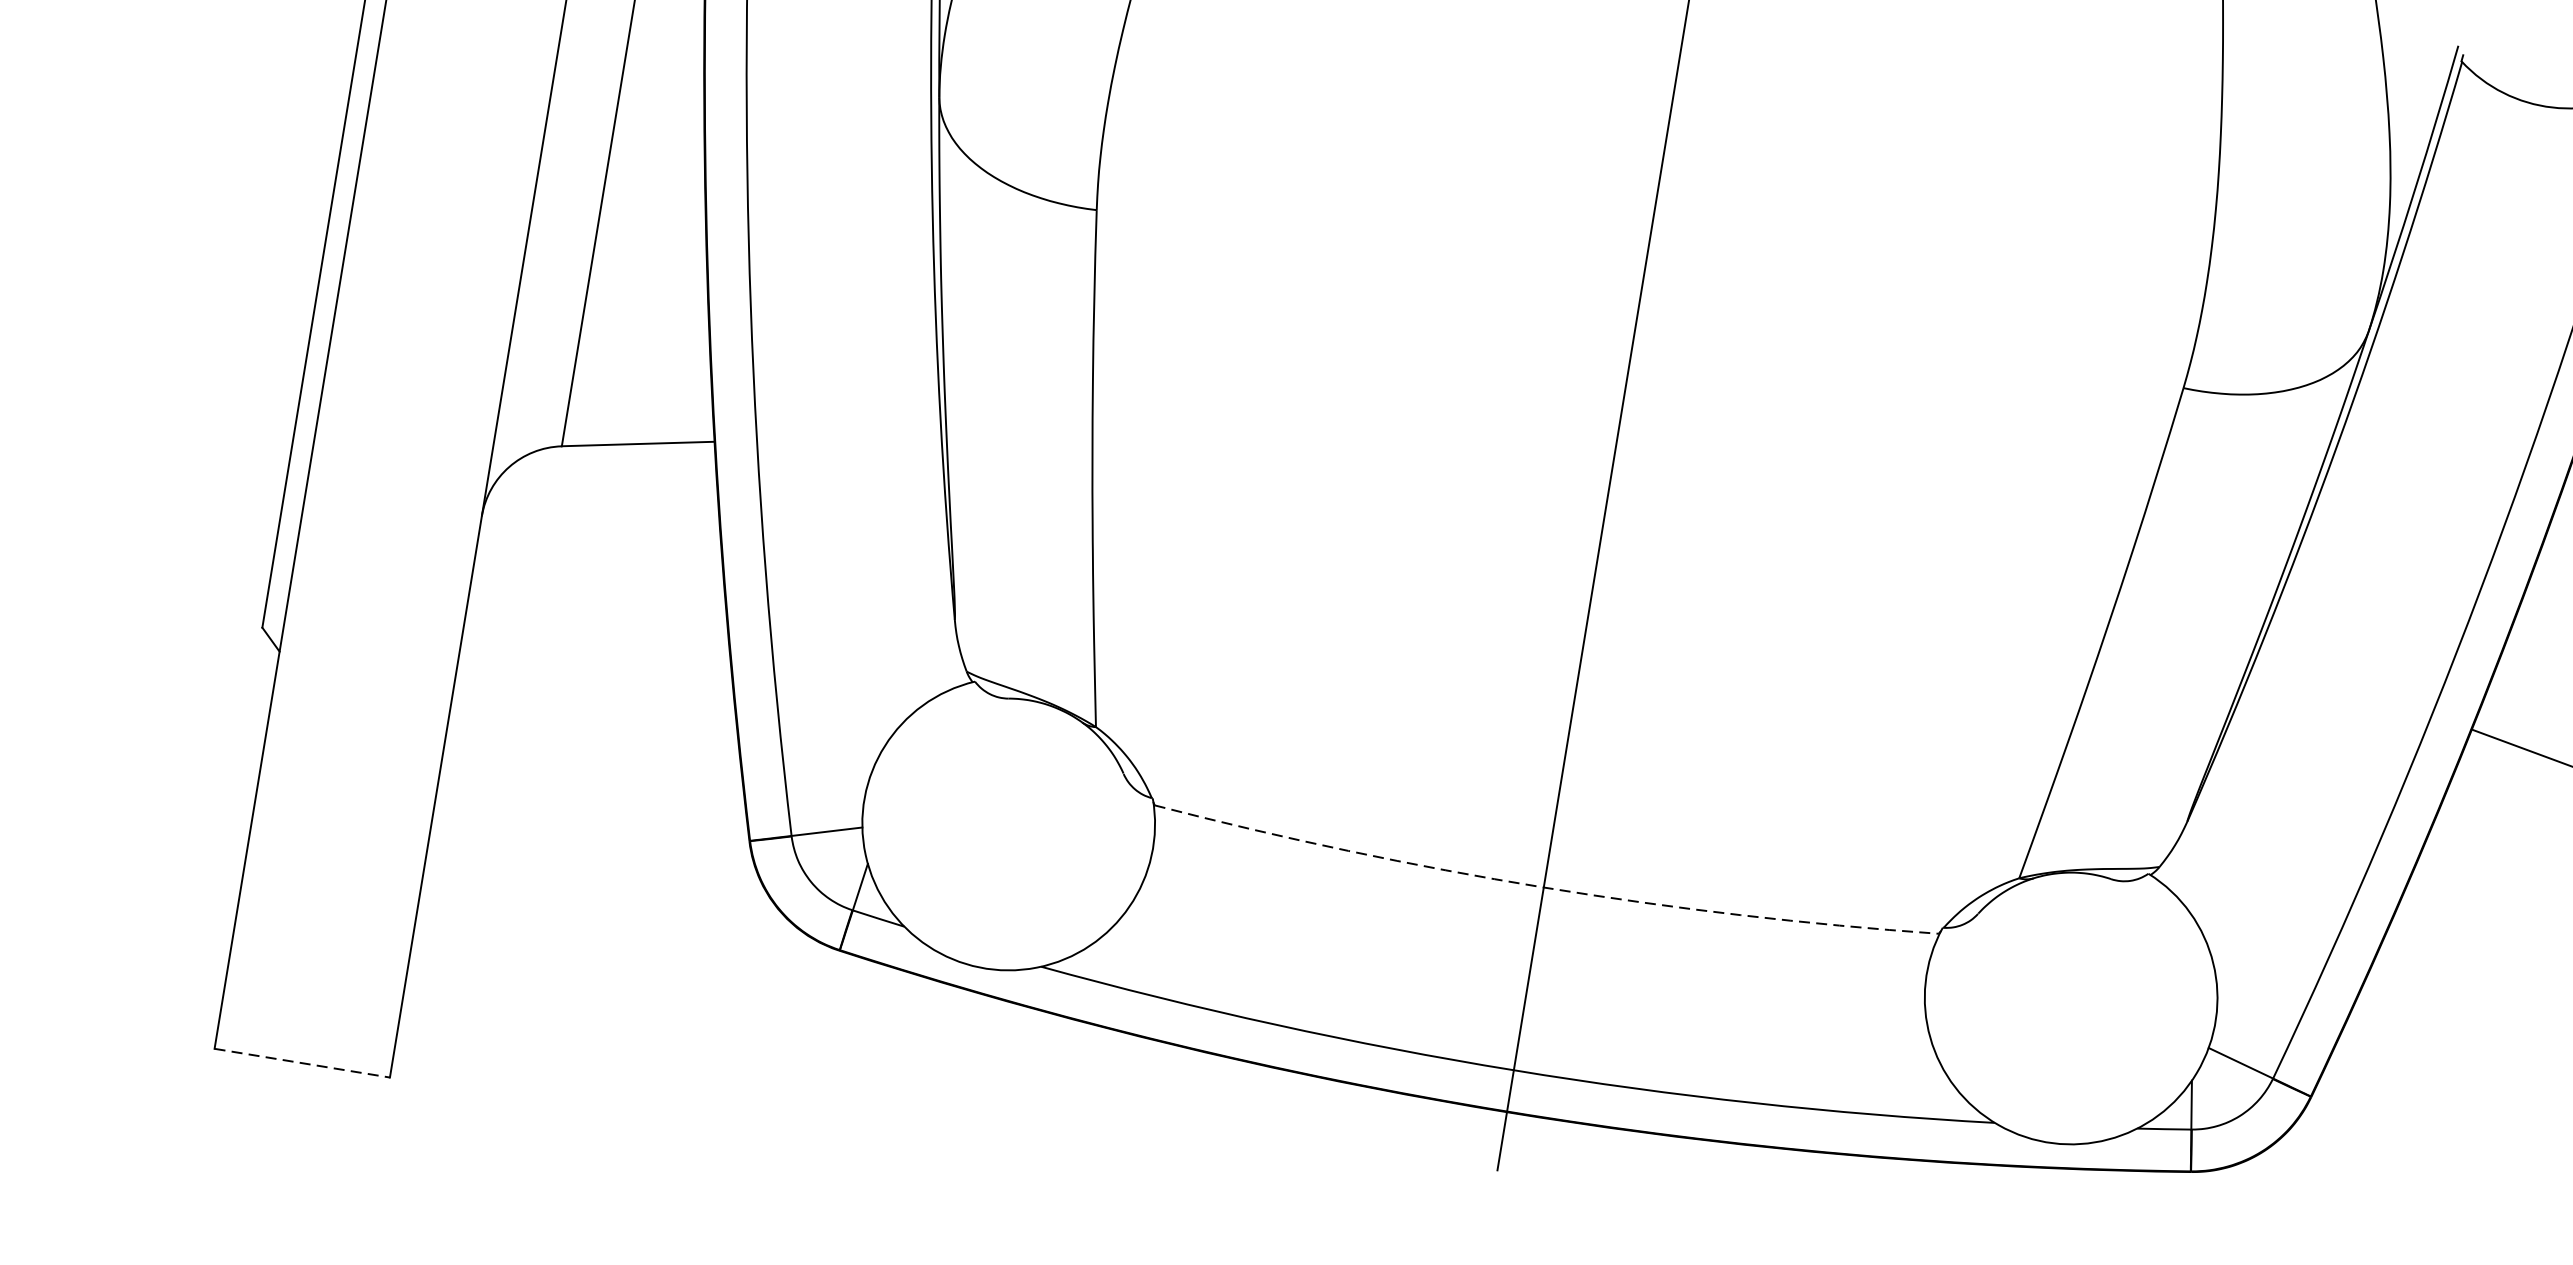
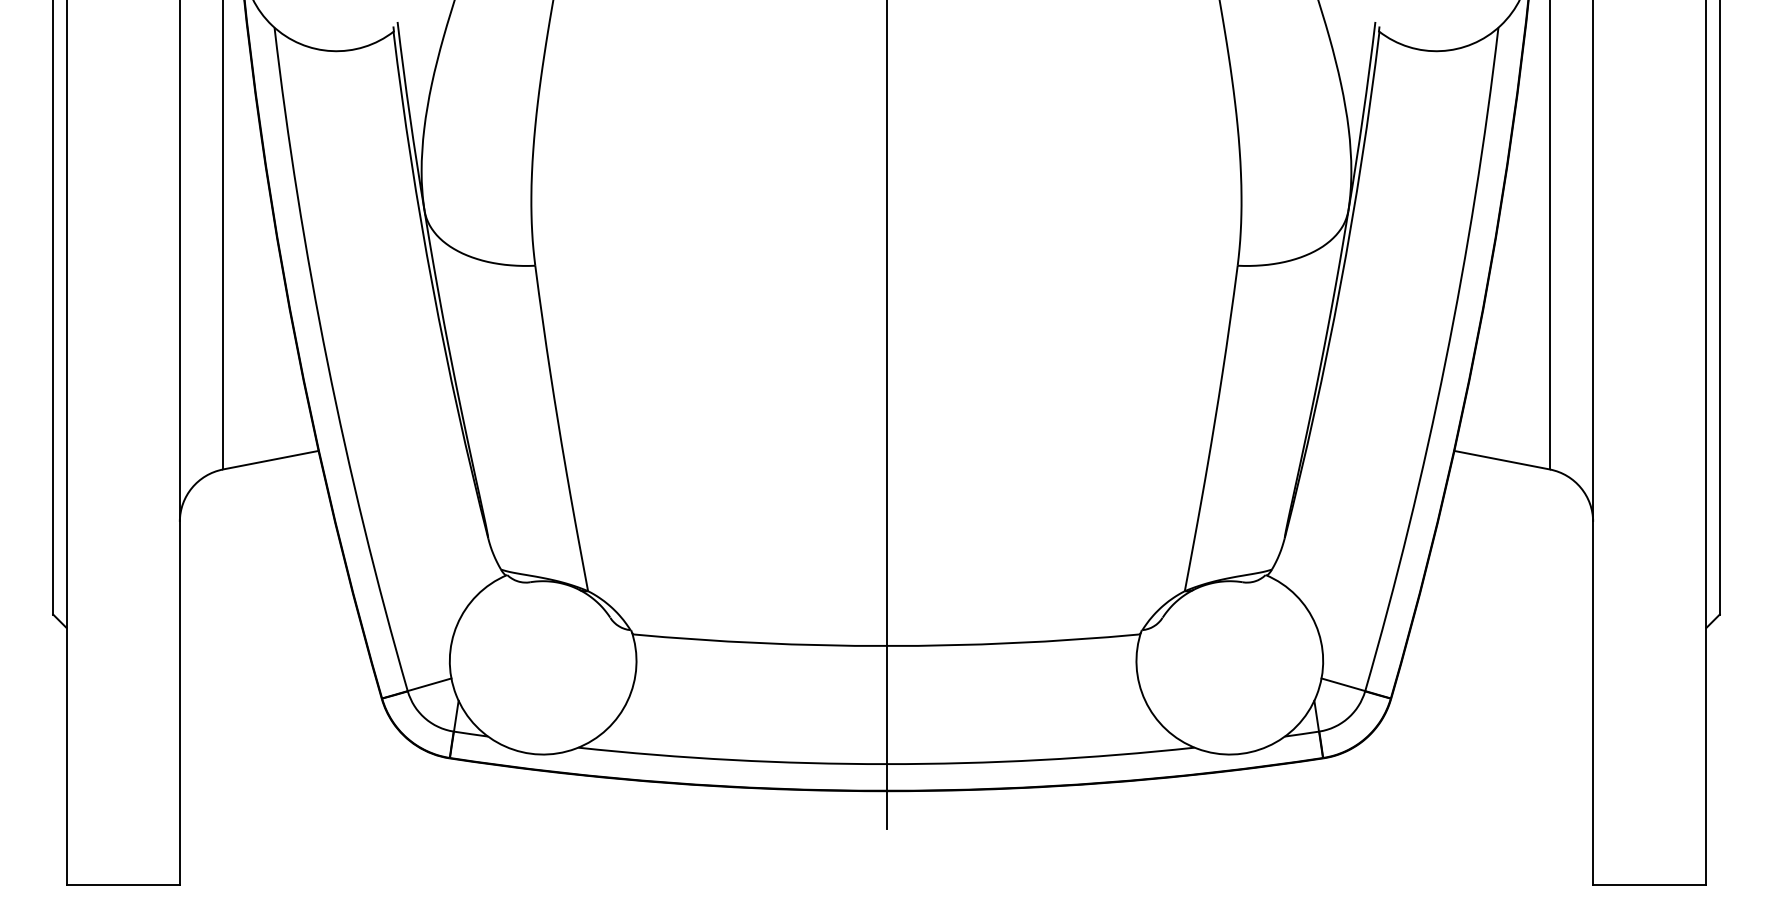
arc: (1543, 888) -> (886, 646), dashed -> solid
line: (302, 1063) -> (123, 884), dashed -> solid

